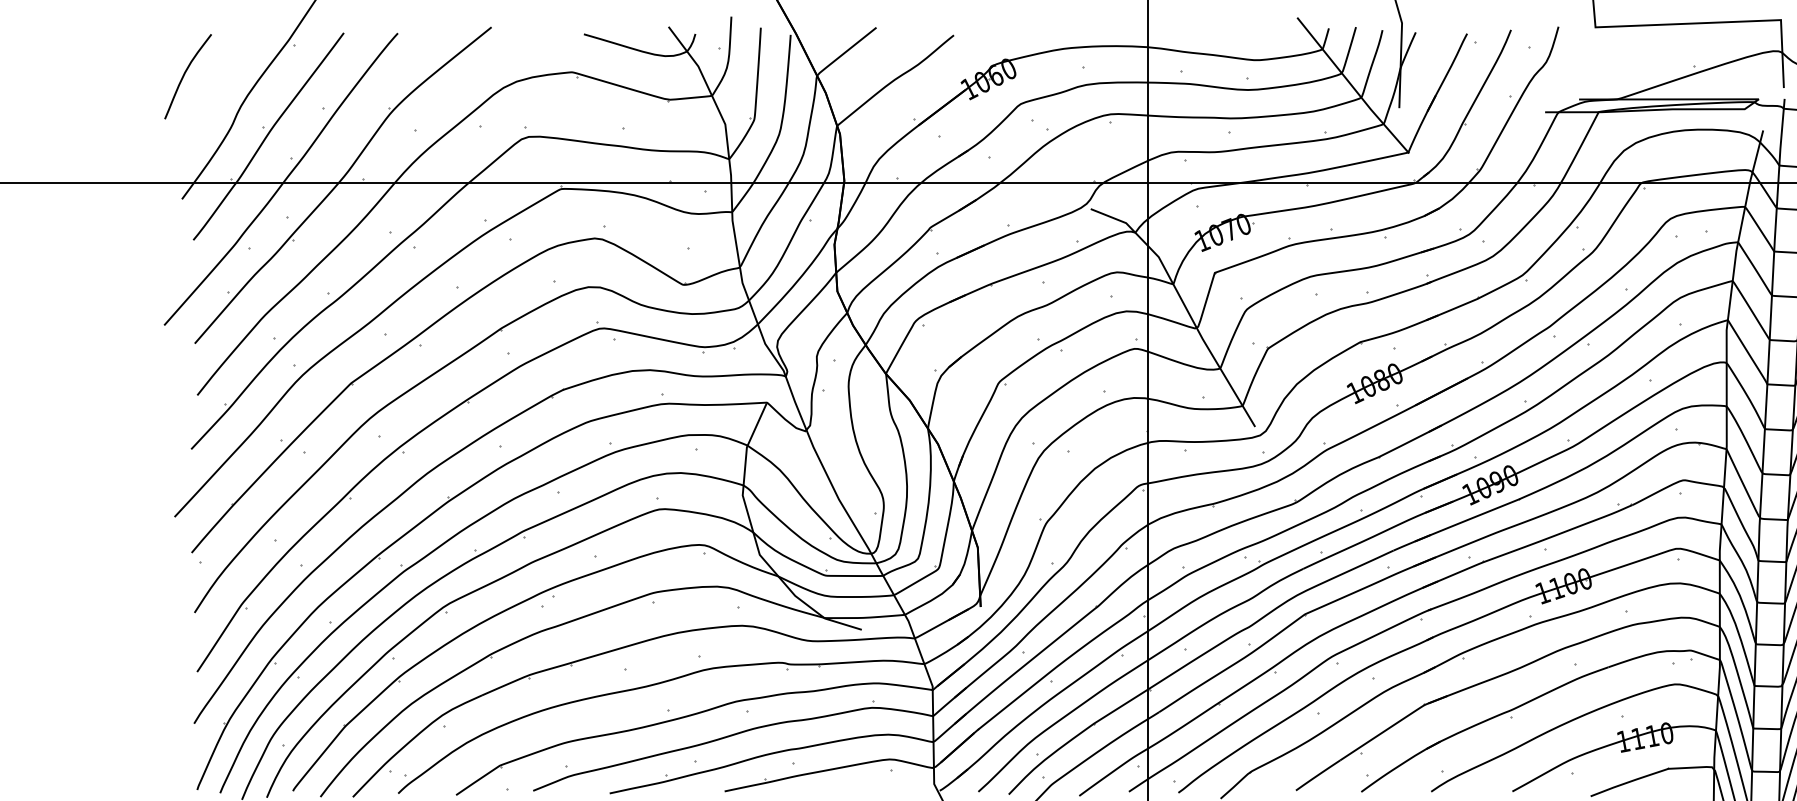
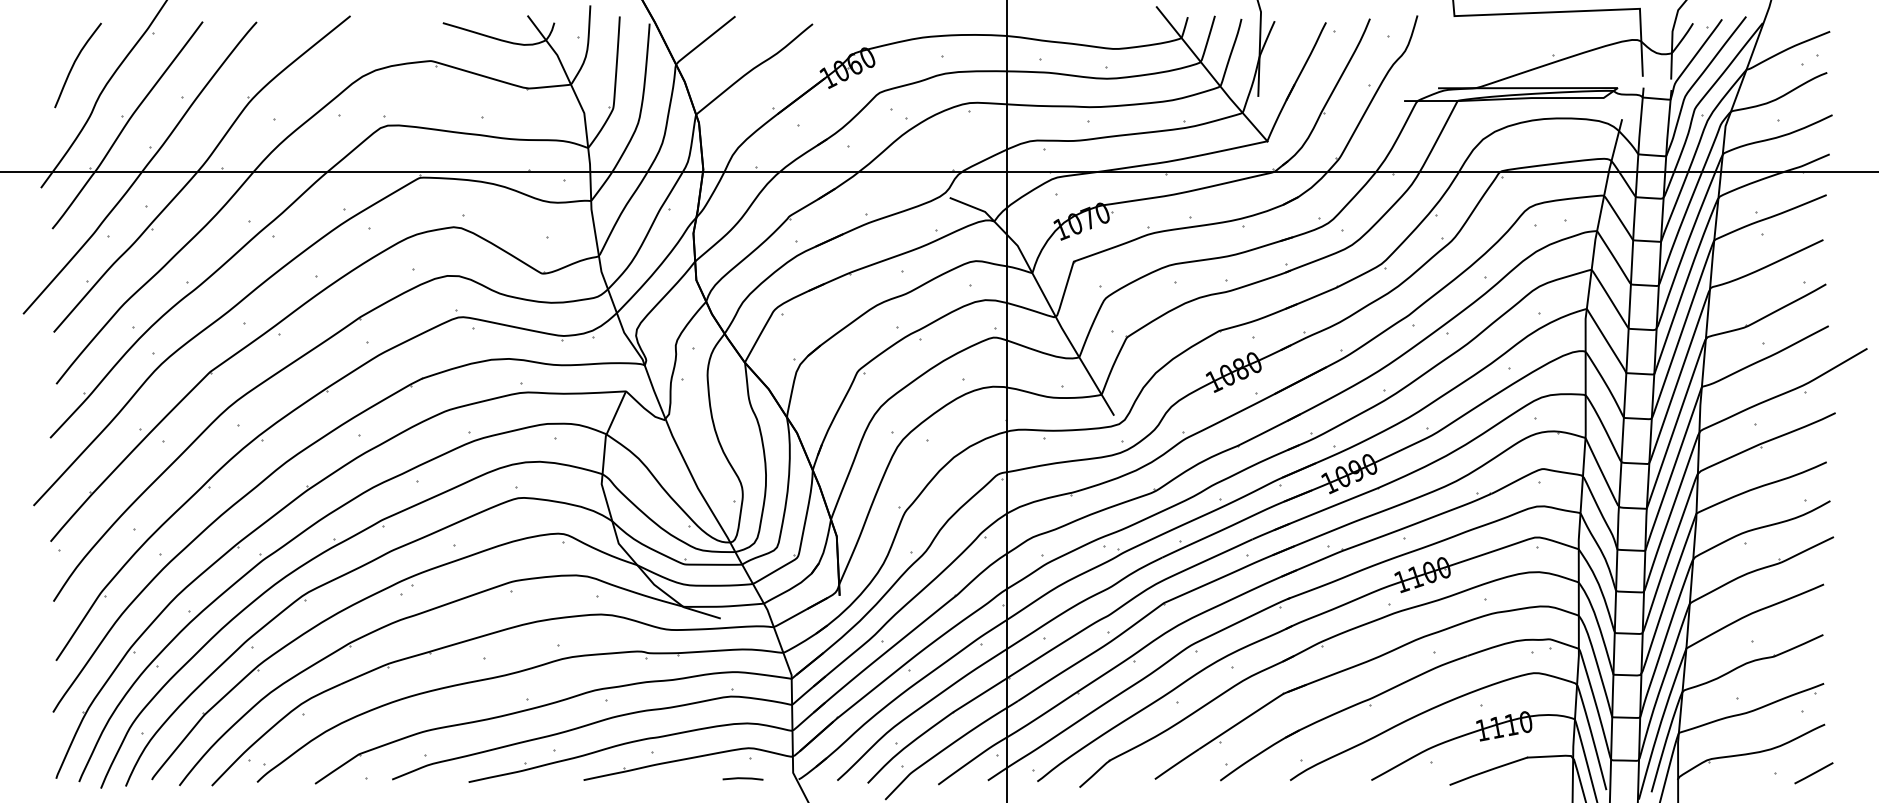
curve: (184, 76) -> (74, 65), moved
line: (883, 789) -> (742, 778), added

